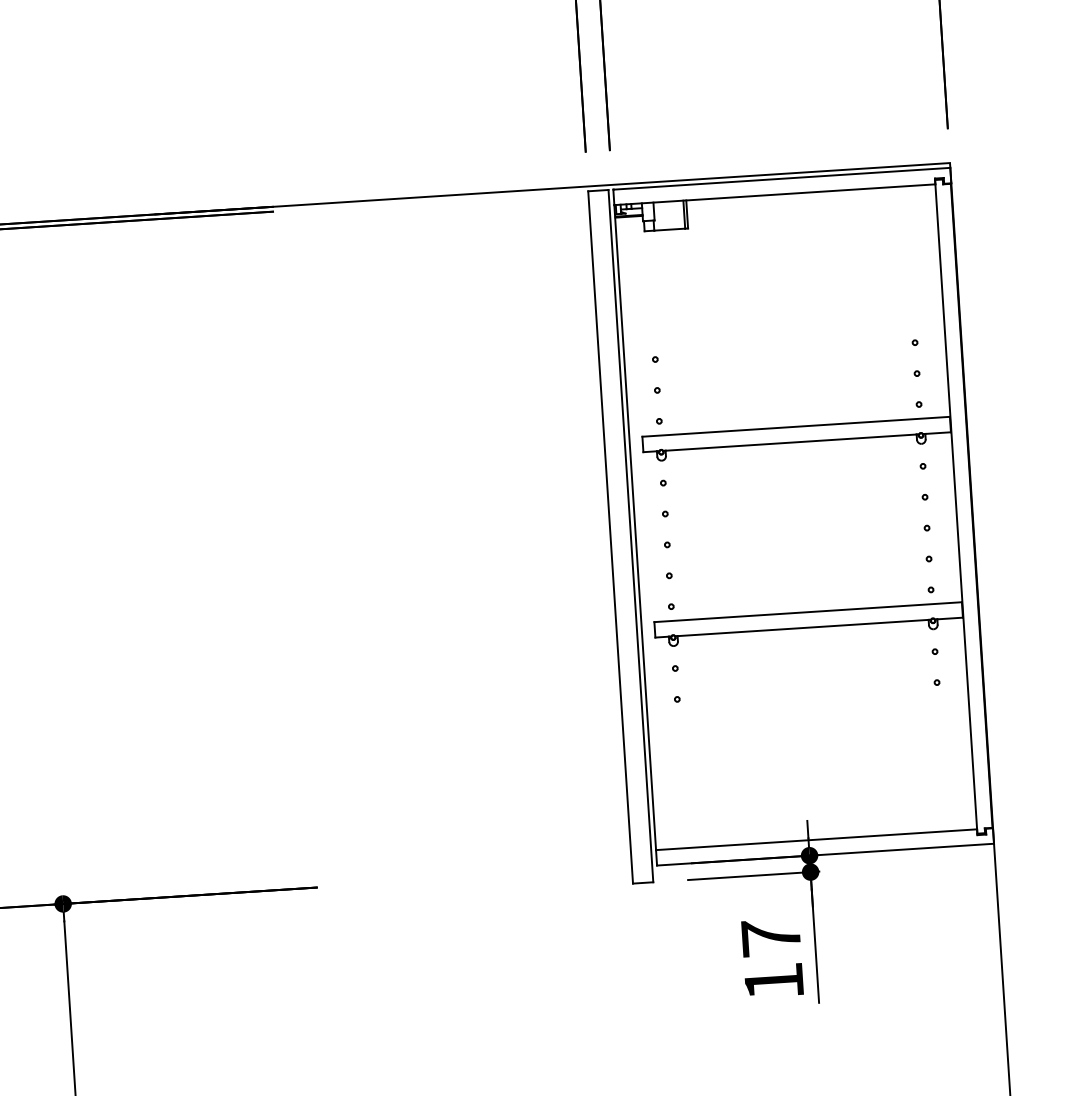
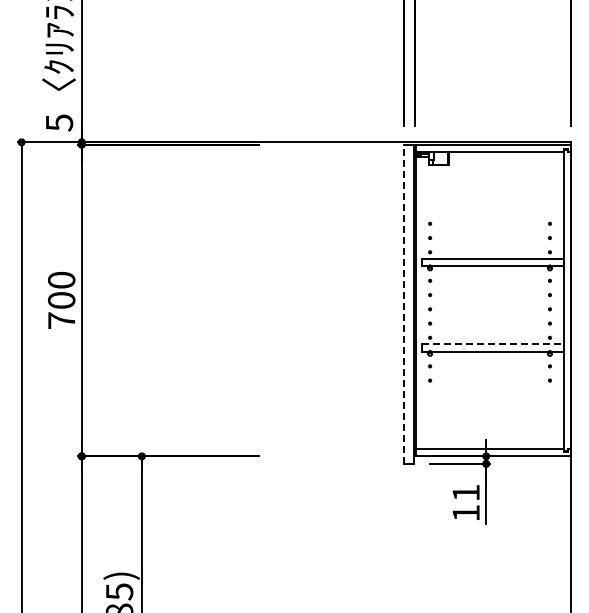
line: (611, 537) -> (404, 304), solid -> dashed
line: (807, 612) -> (492, 344), solid -> dashed
text: (769, 936) -> (465, 492), 17 -> 11

